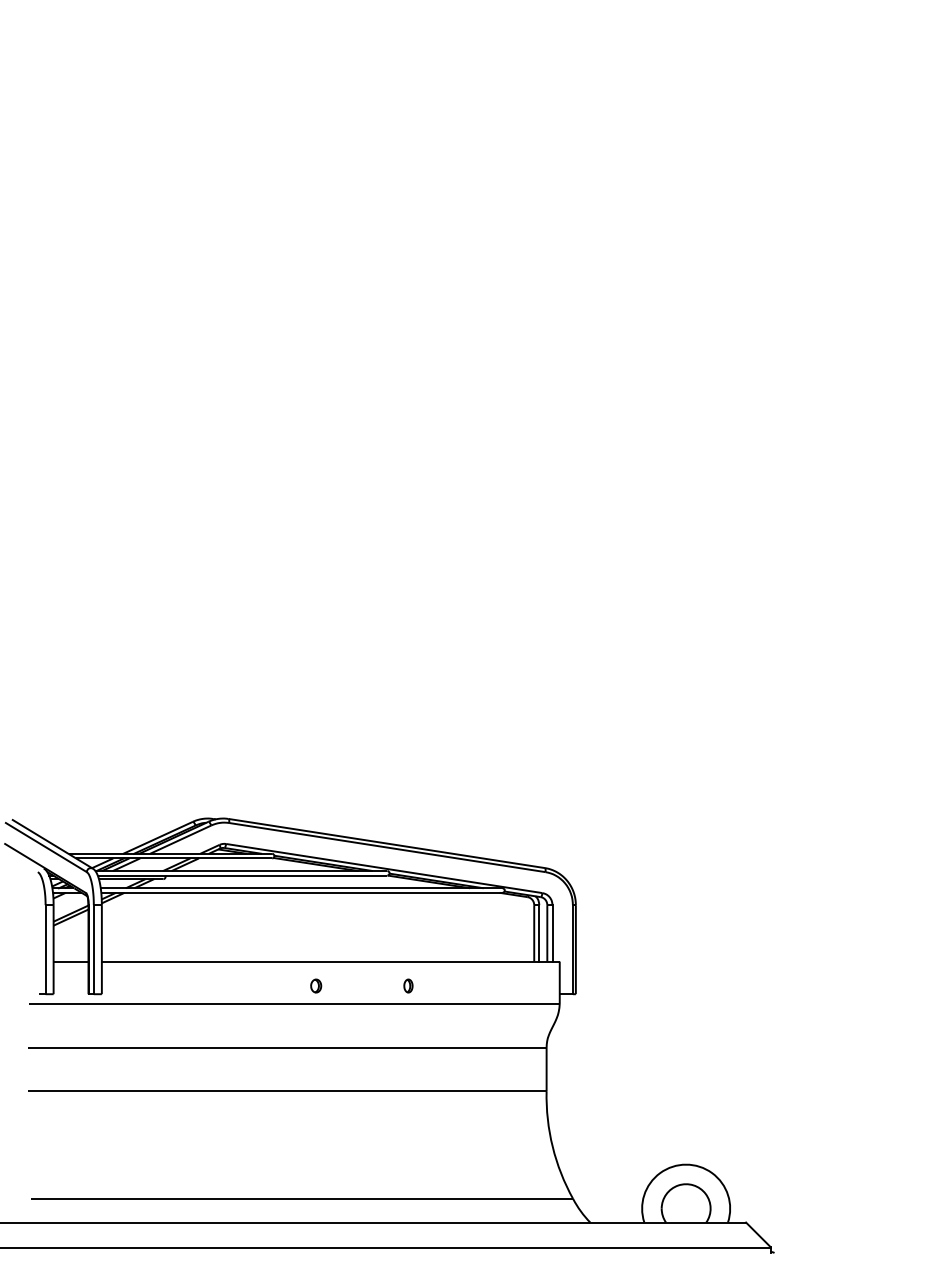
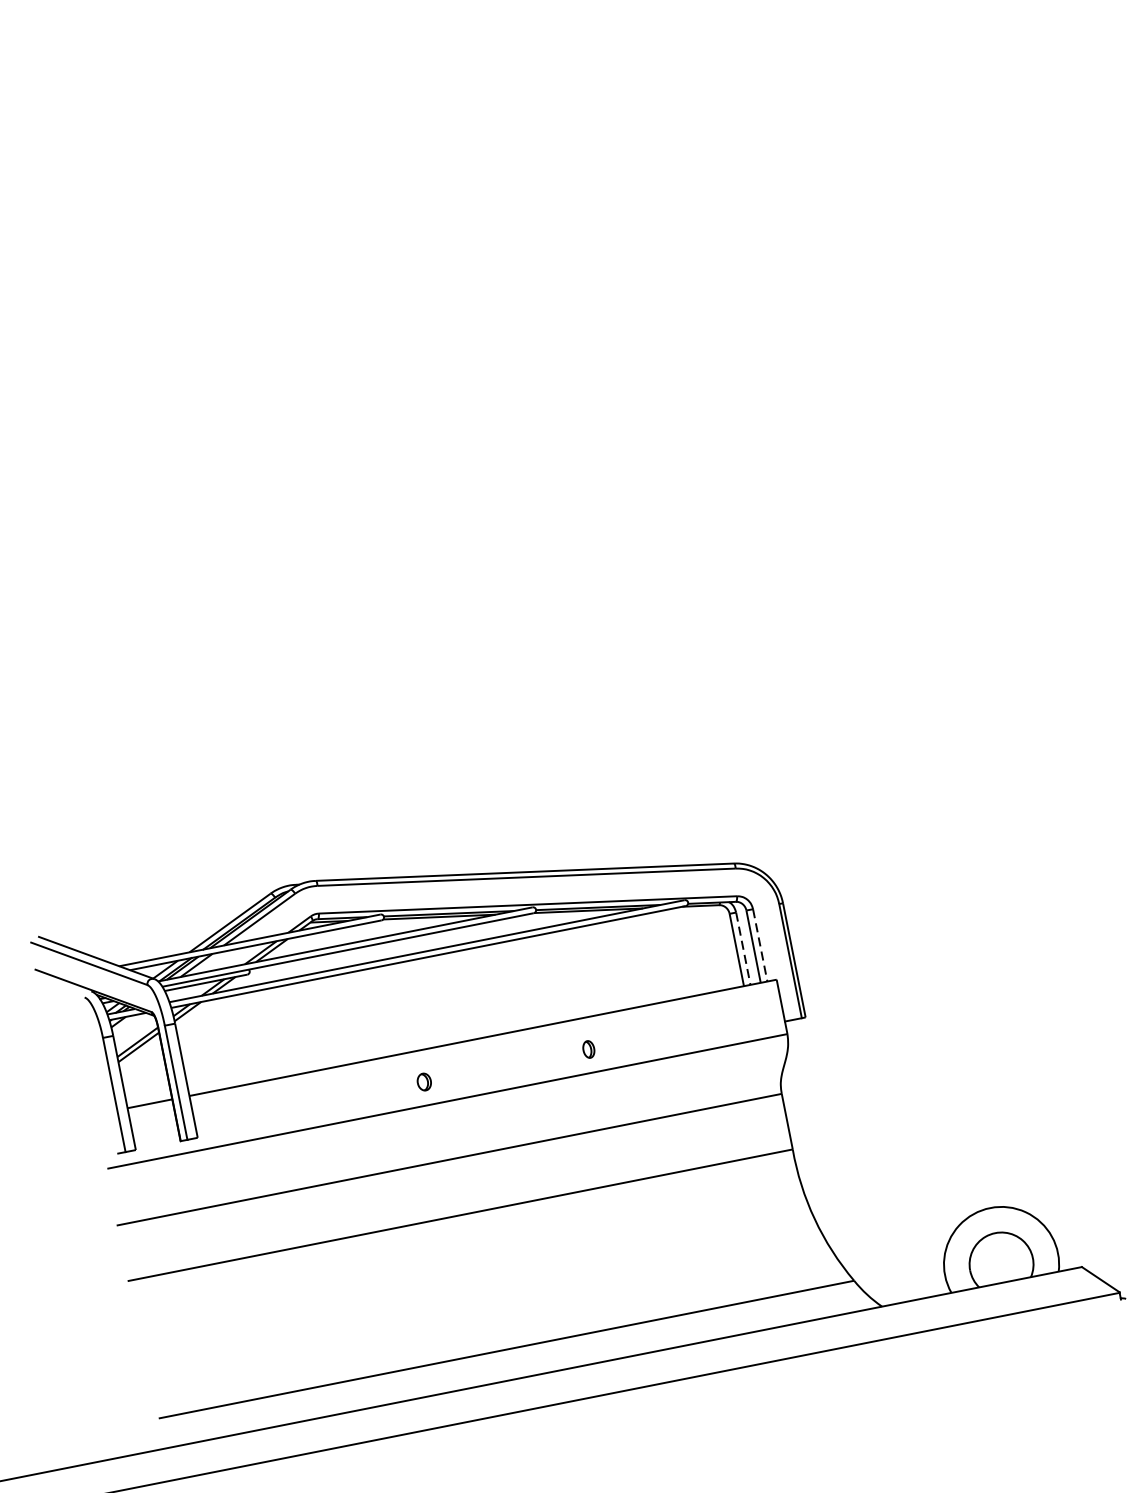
line: (539, 933) -> (743, 948), solid -> dashed
line: (552, 933) -> (760, 945), solid -> dashed
part: (316, 985) -> (424, 1081), moved

